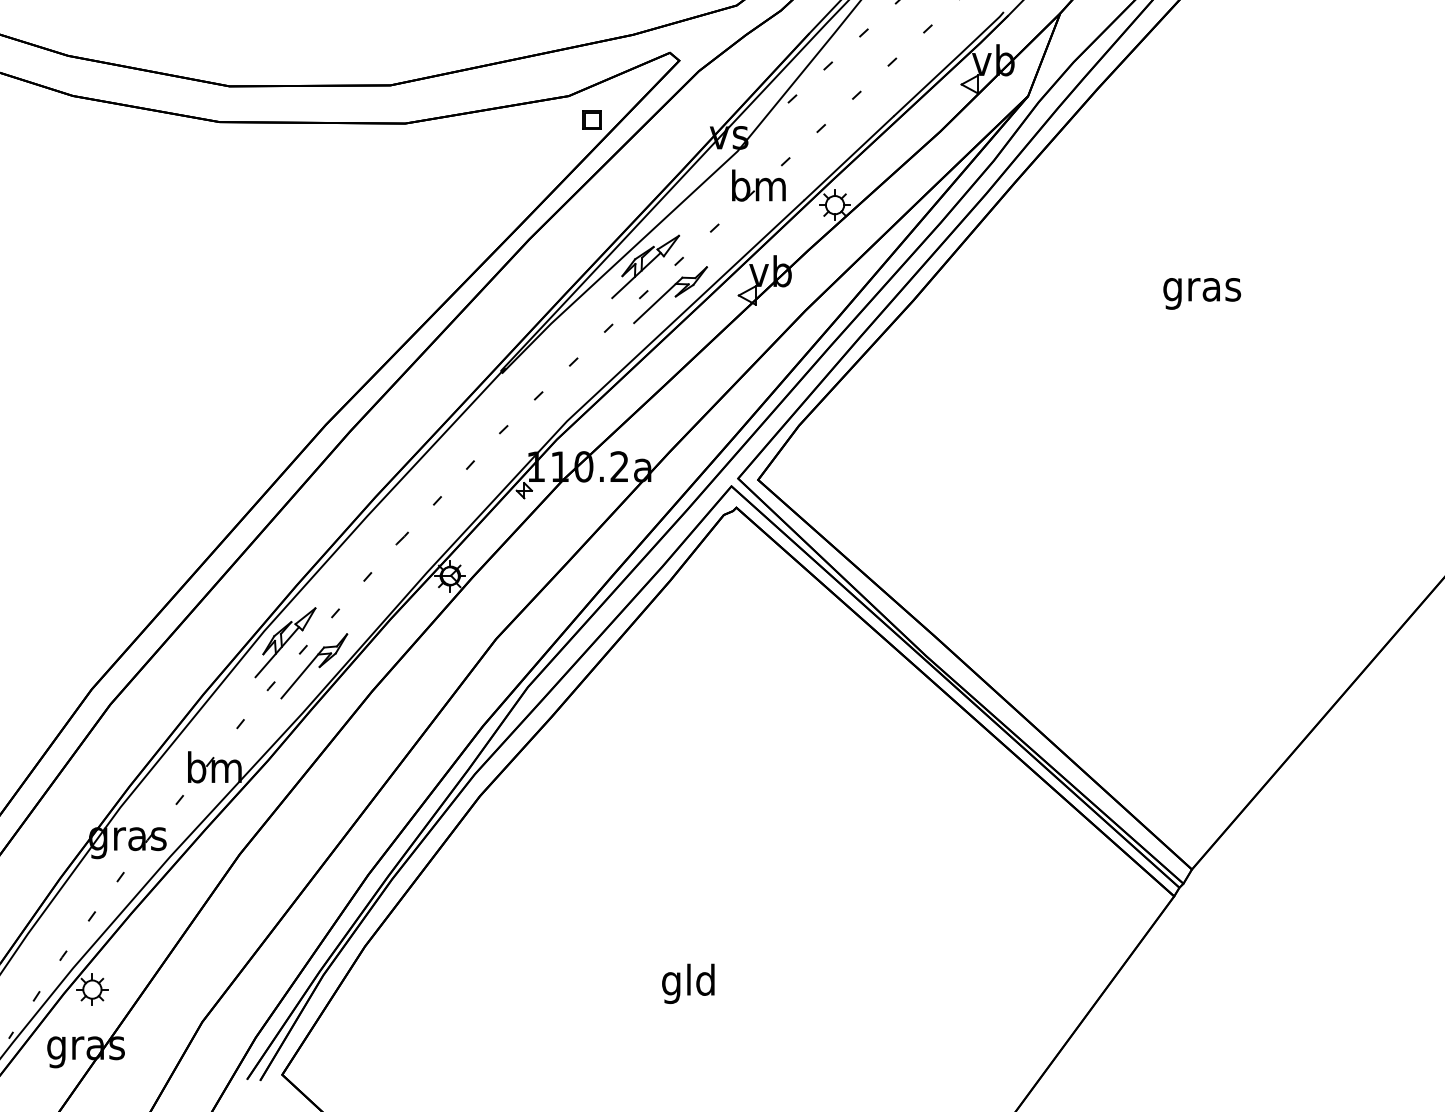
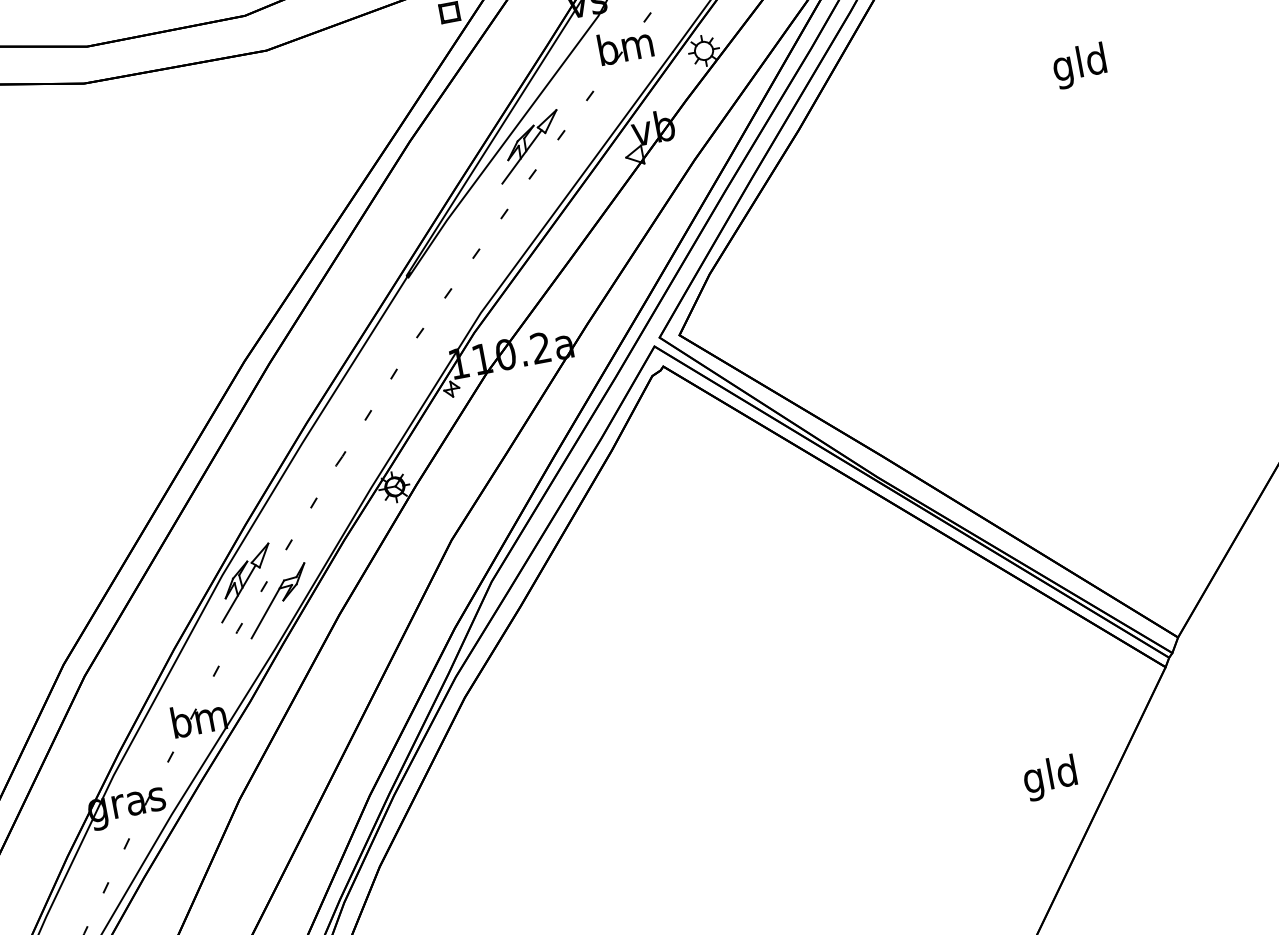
text: (1202, 289) -> (1080, 65), gras -> gld
part: (670, 295) -> (559, 170), removed
text: (688, 983) -> (1050, 777), moved

